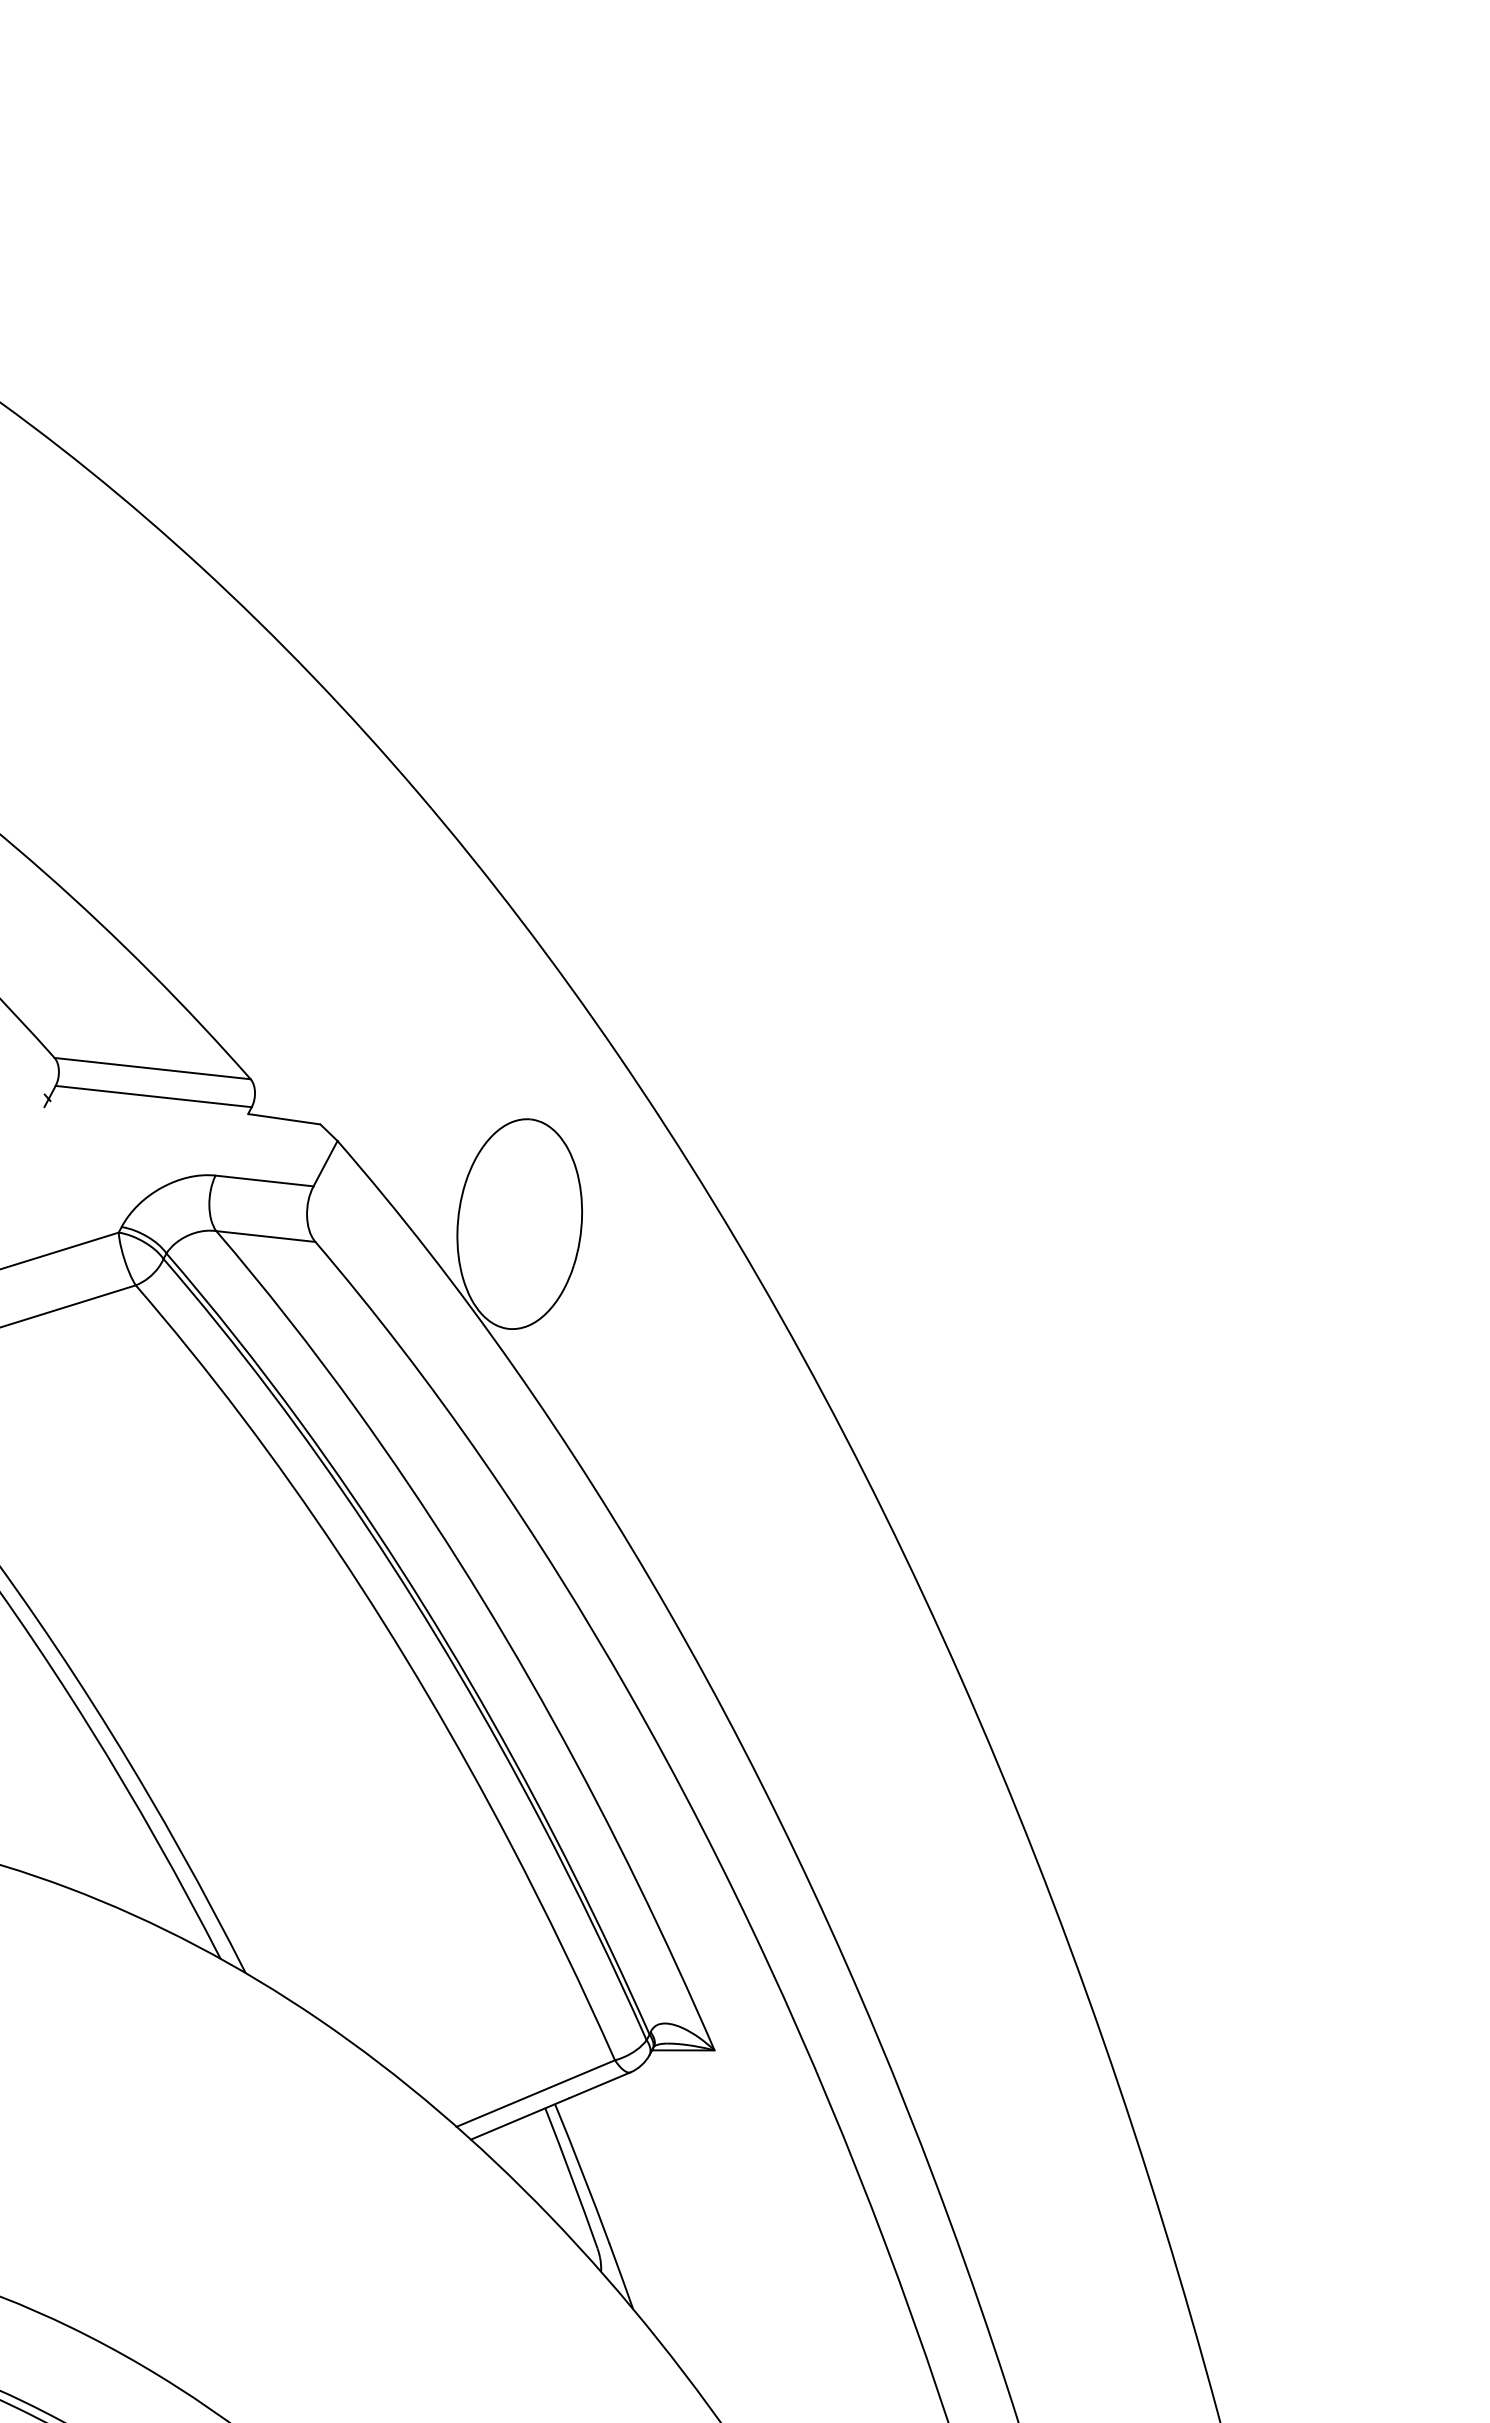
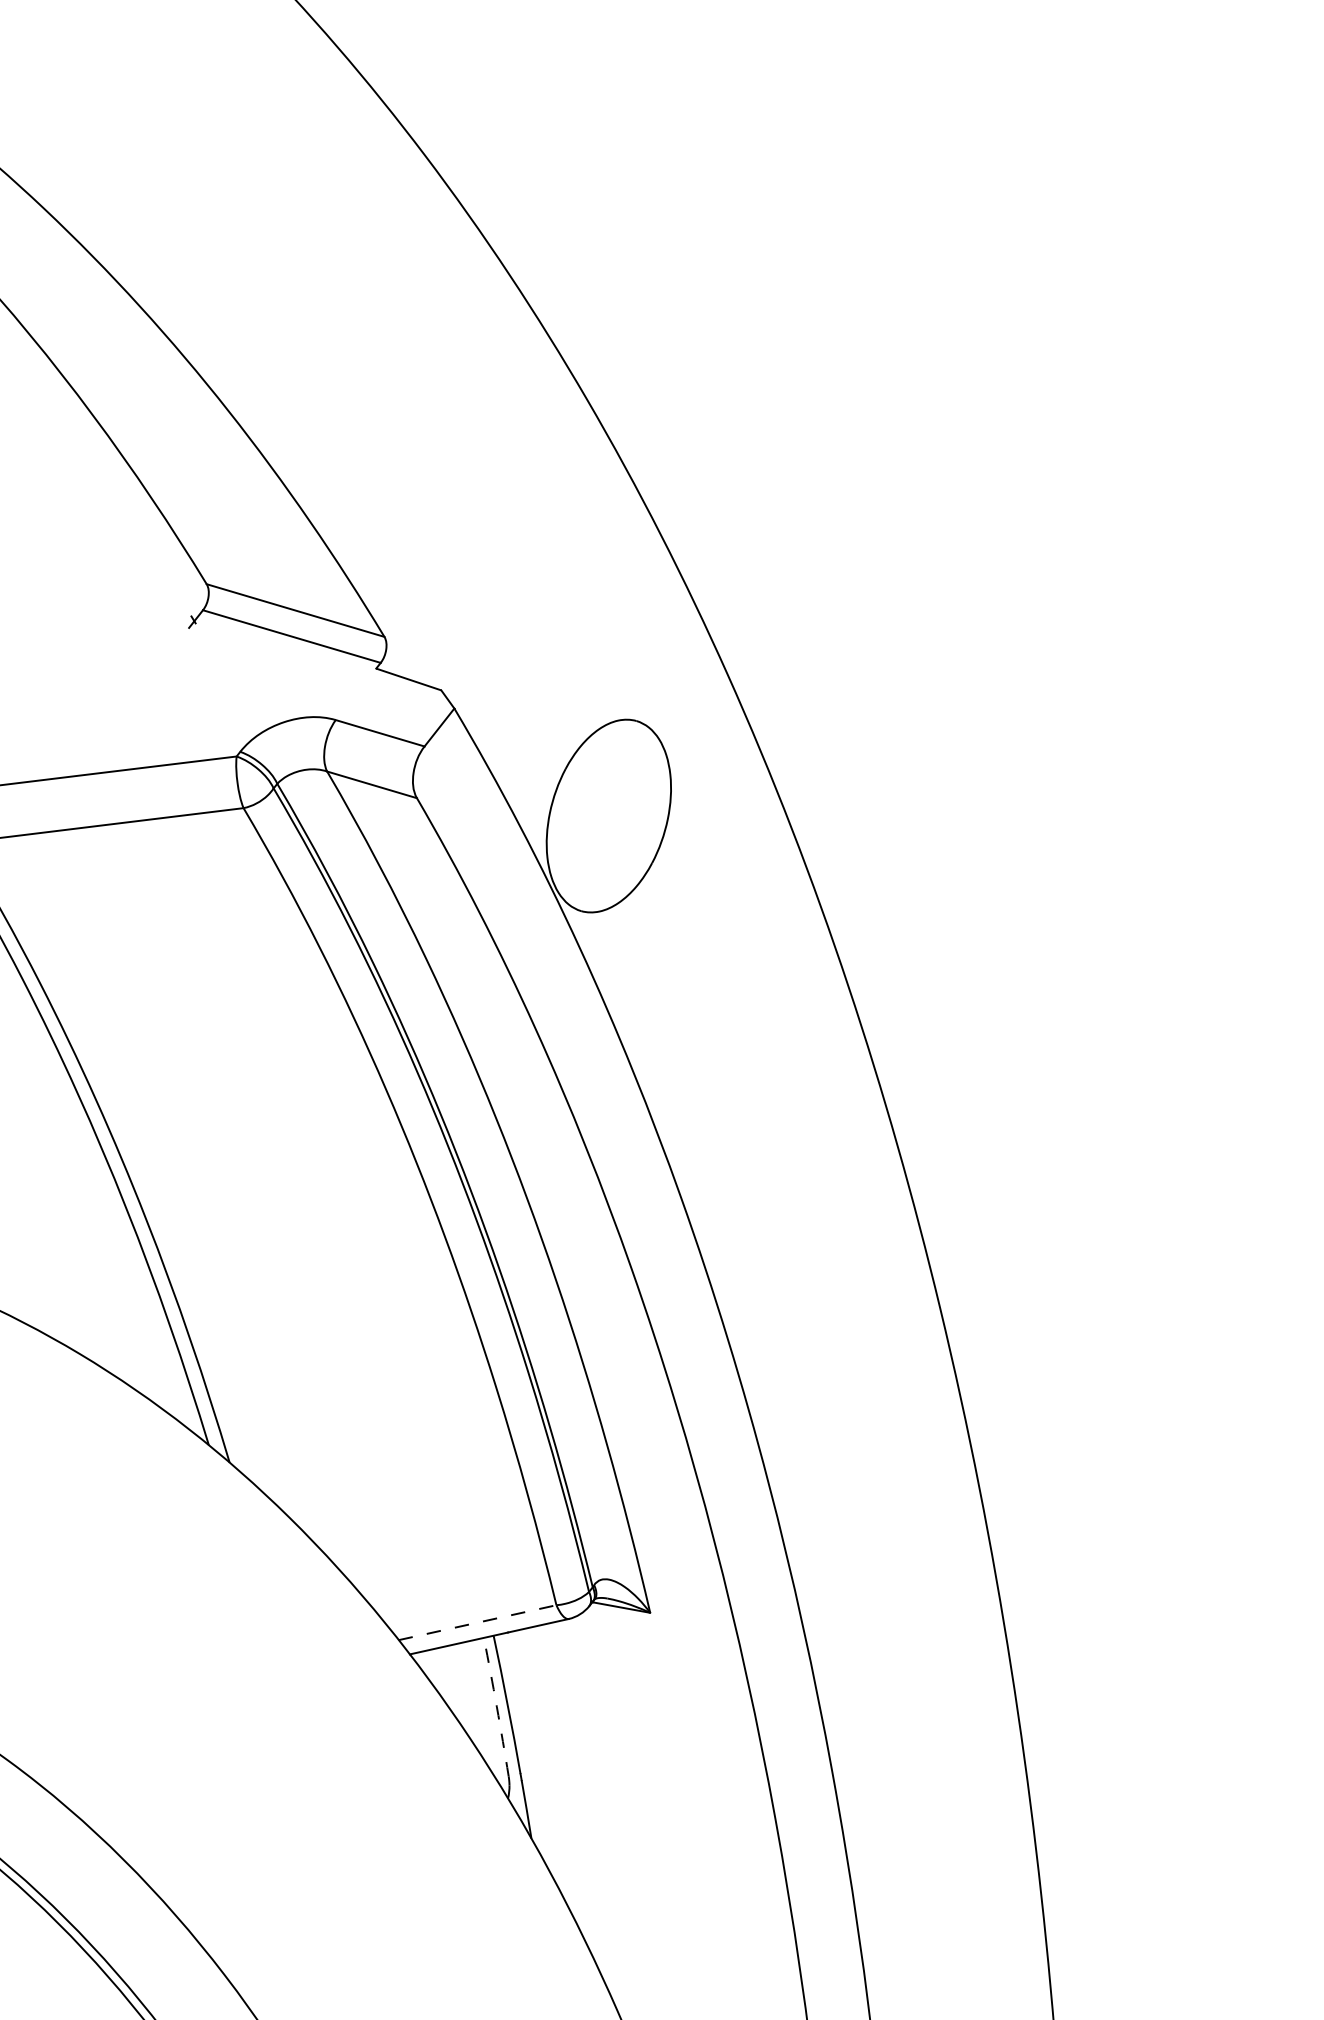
line: (535, 2093) -> (477, 1622), solid -> dashed
arc: (571, 2178) -> (496, 1707), solid -> dashed

